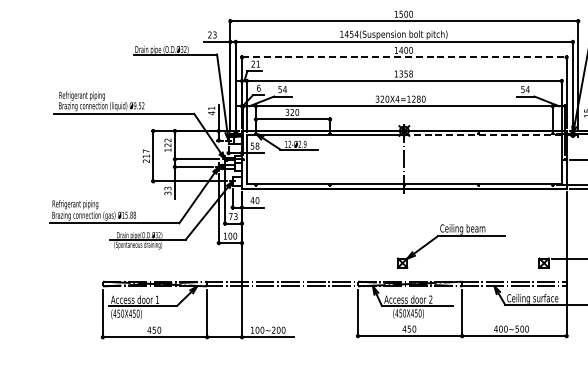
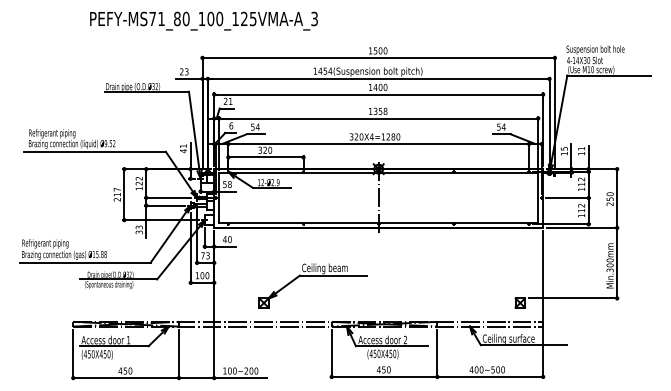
line: (405, 57) -> (379, 94), dashed -> solid
line: (483, 135) -> (458, 173), dashed -> solid
part: (450, 236) -> (312, 276), moved

